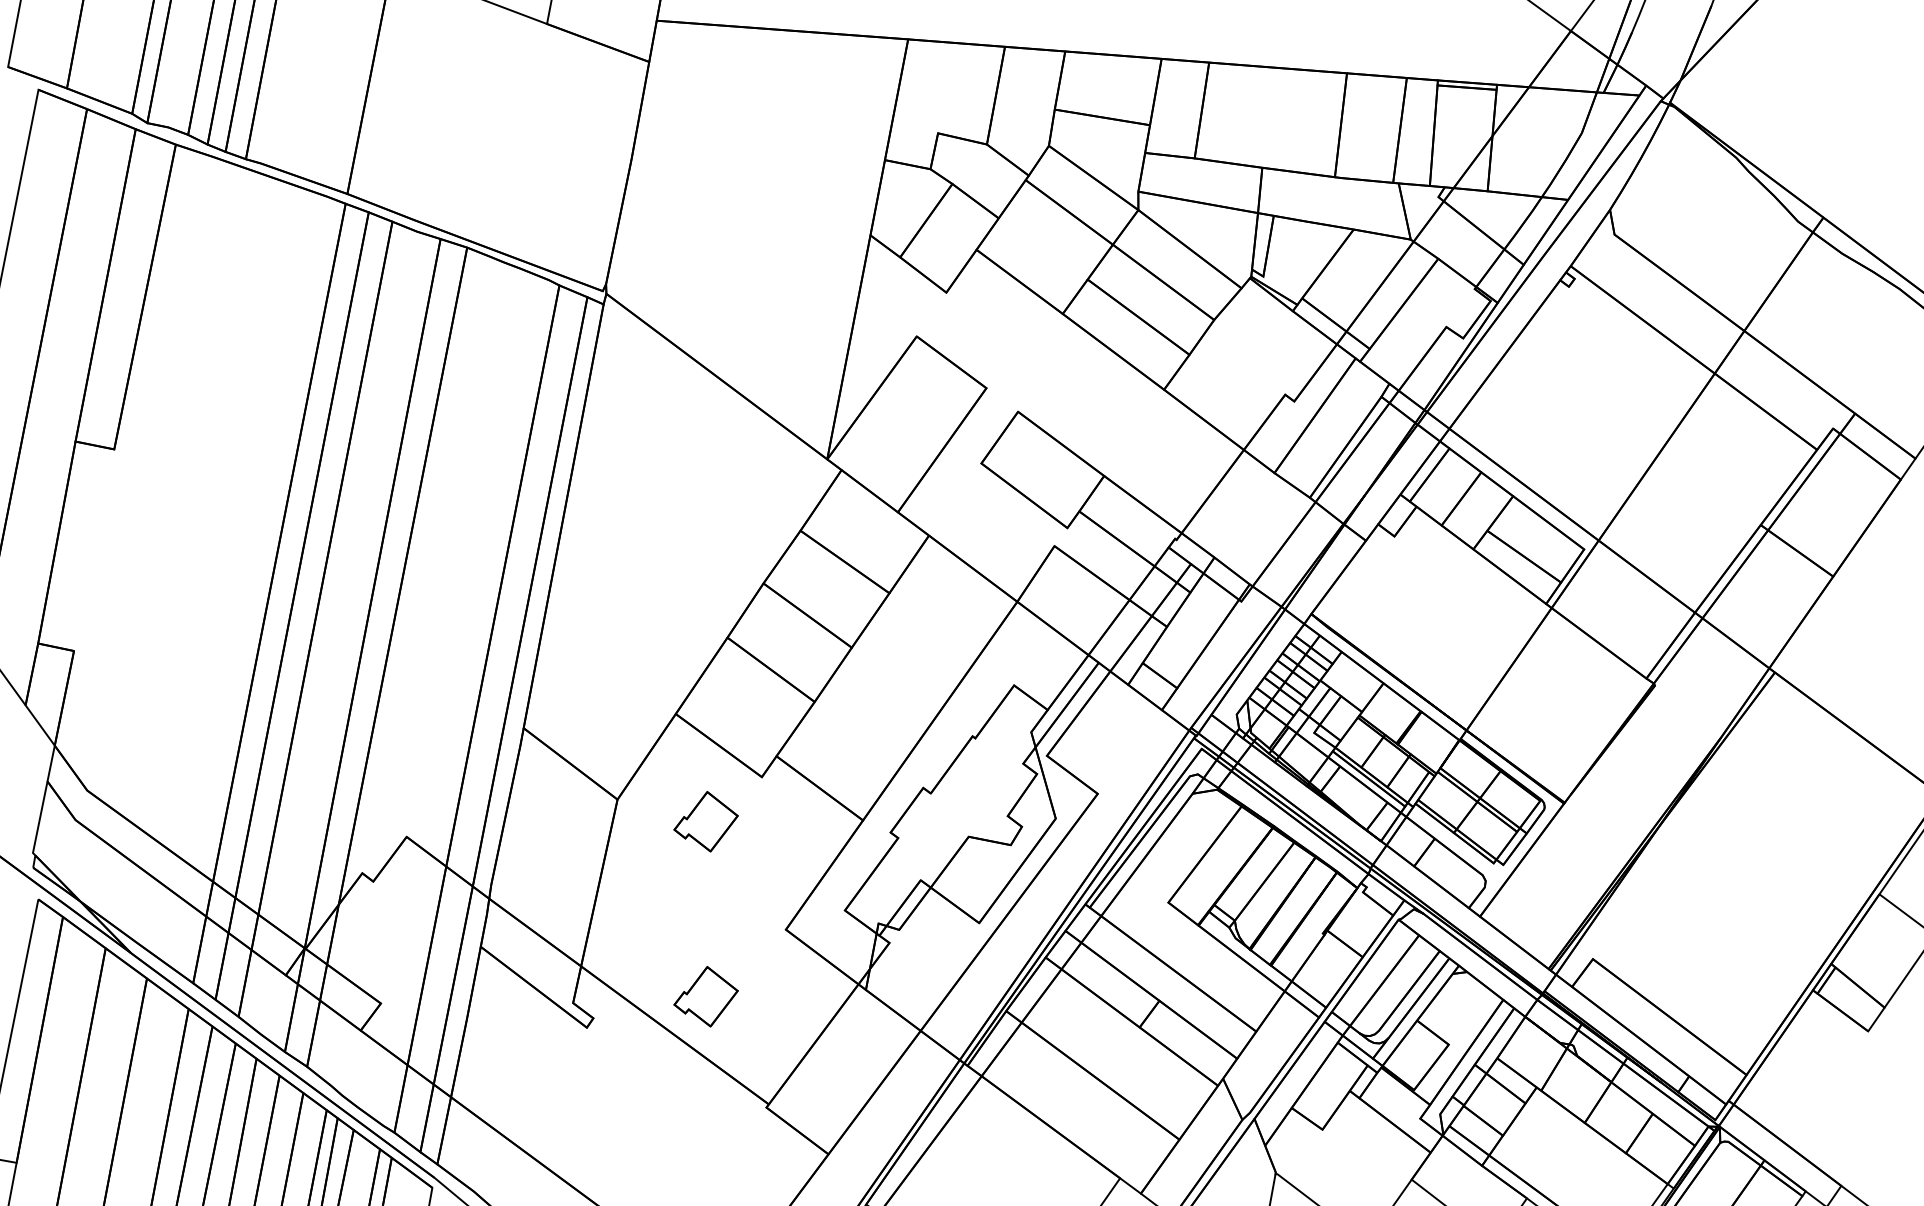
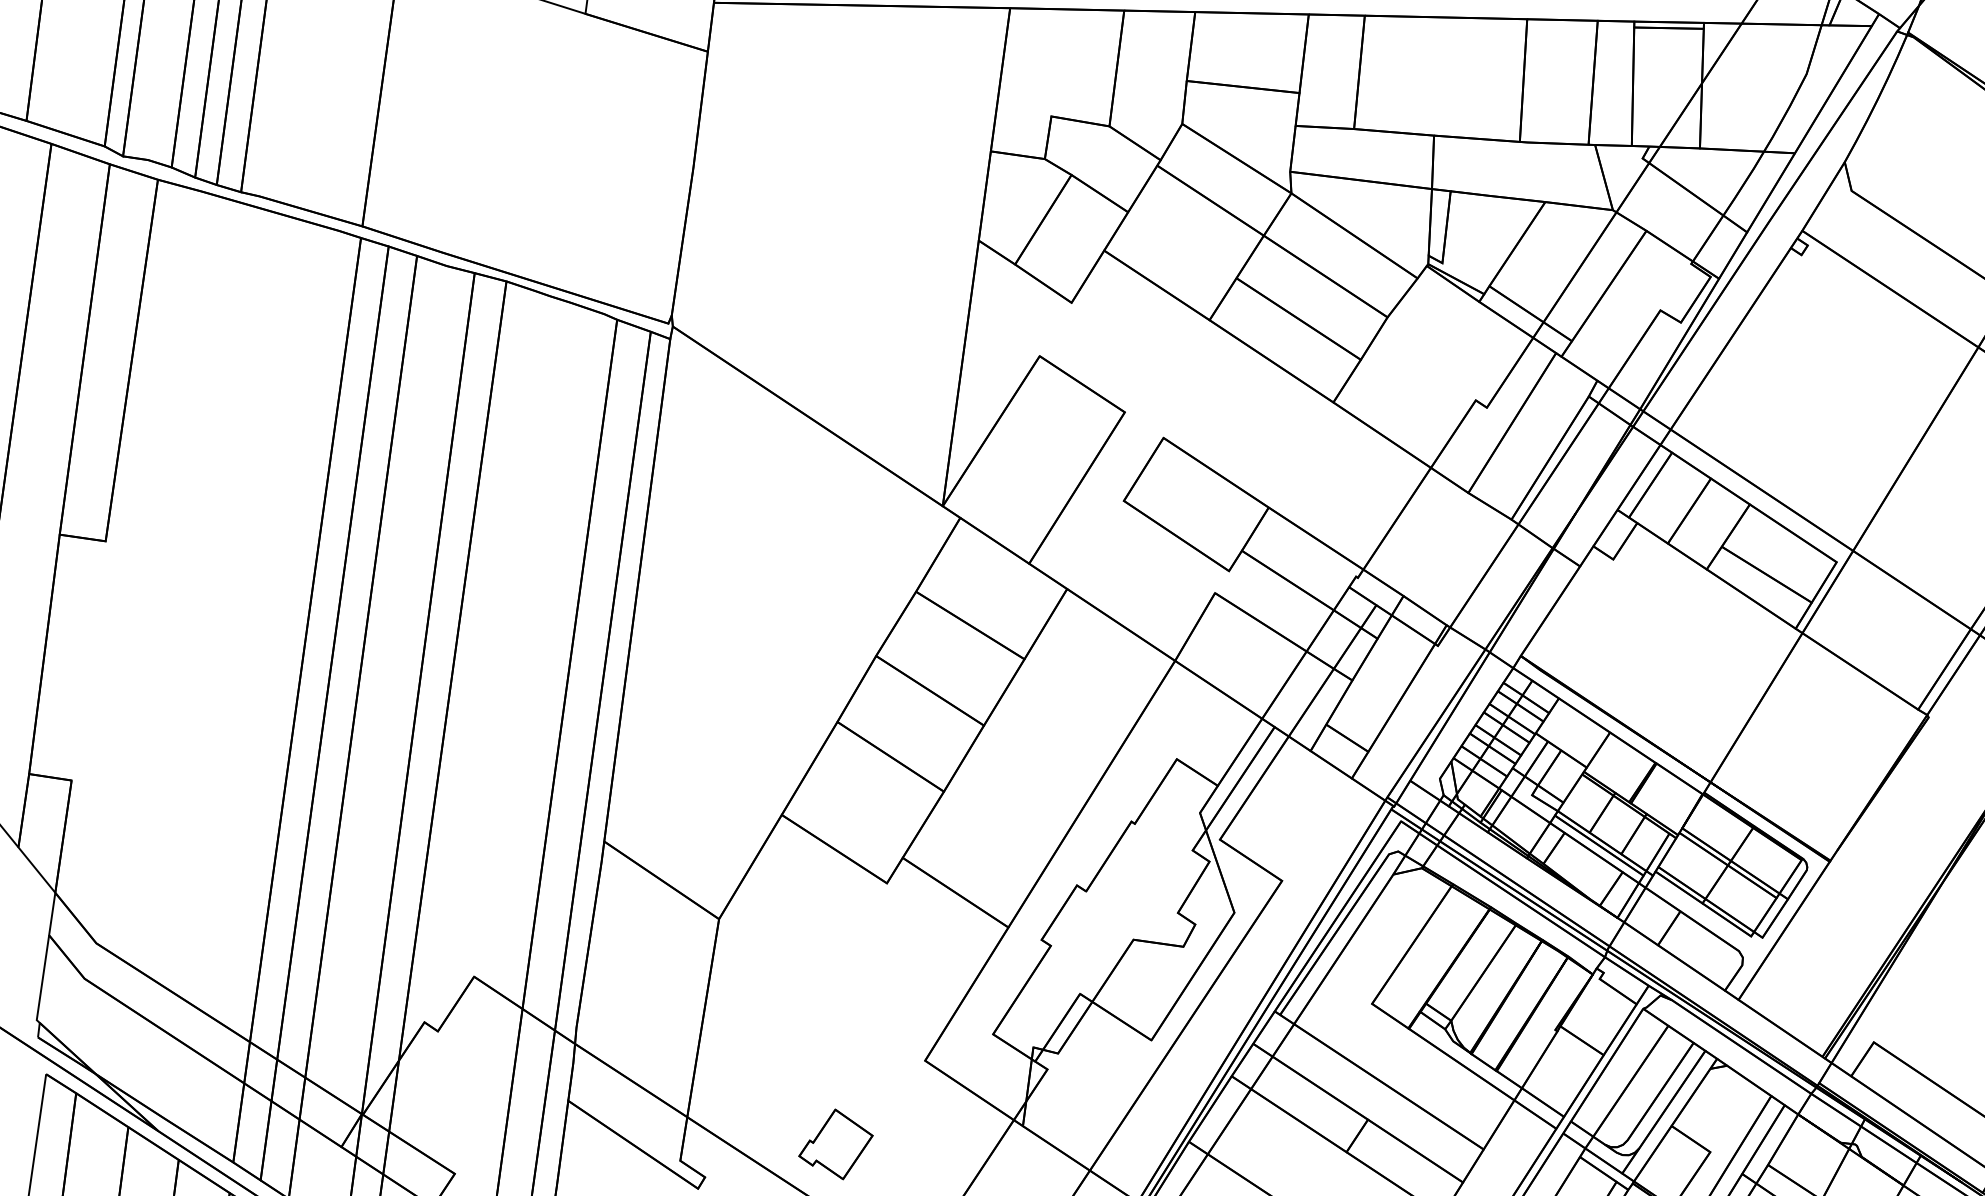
part: (705, 821) -> (823, 939), removed

